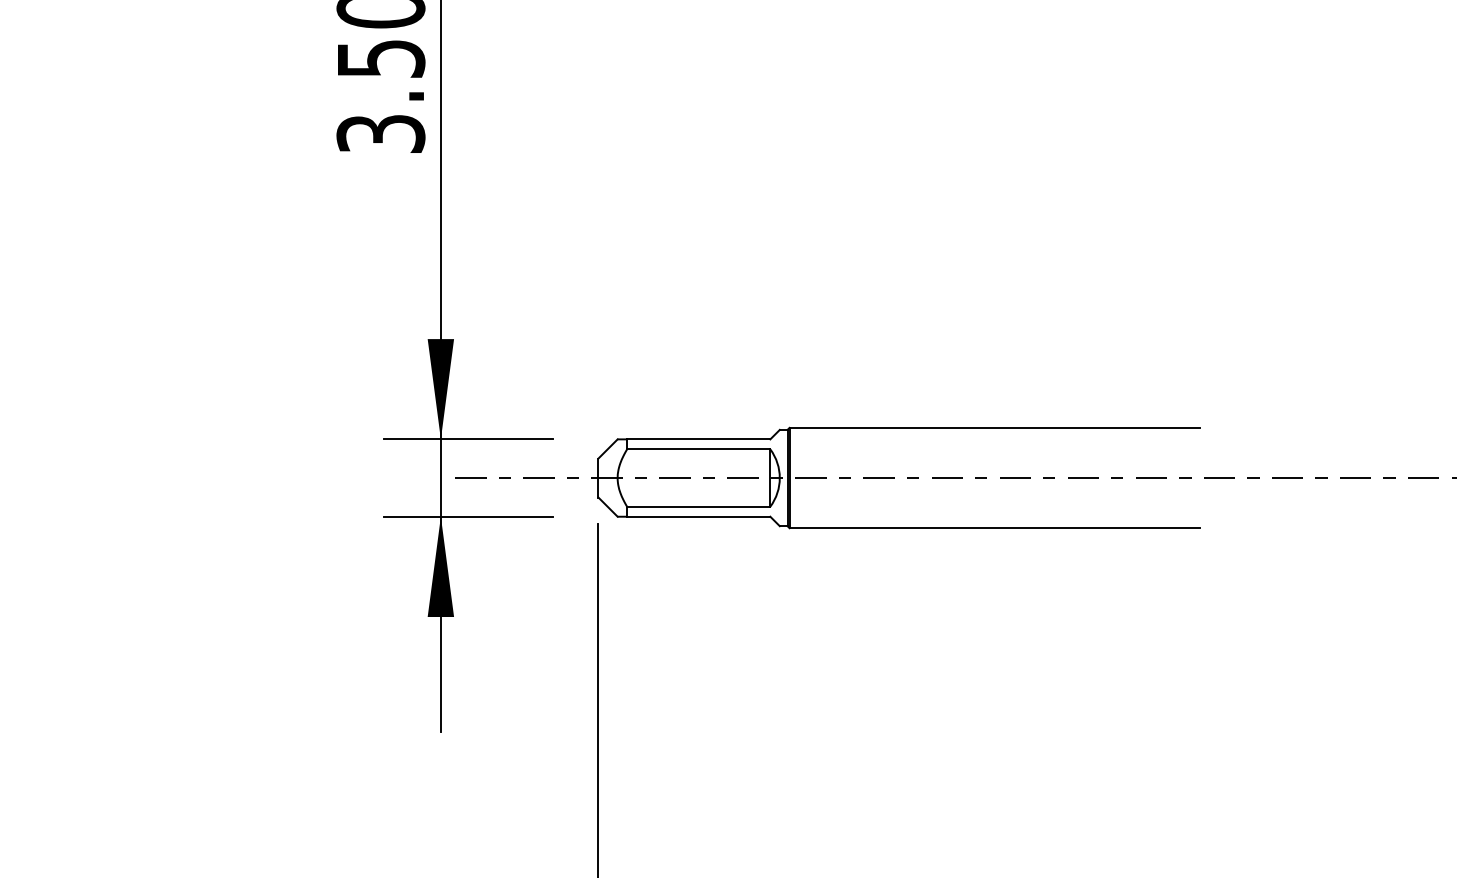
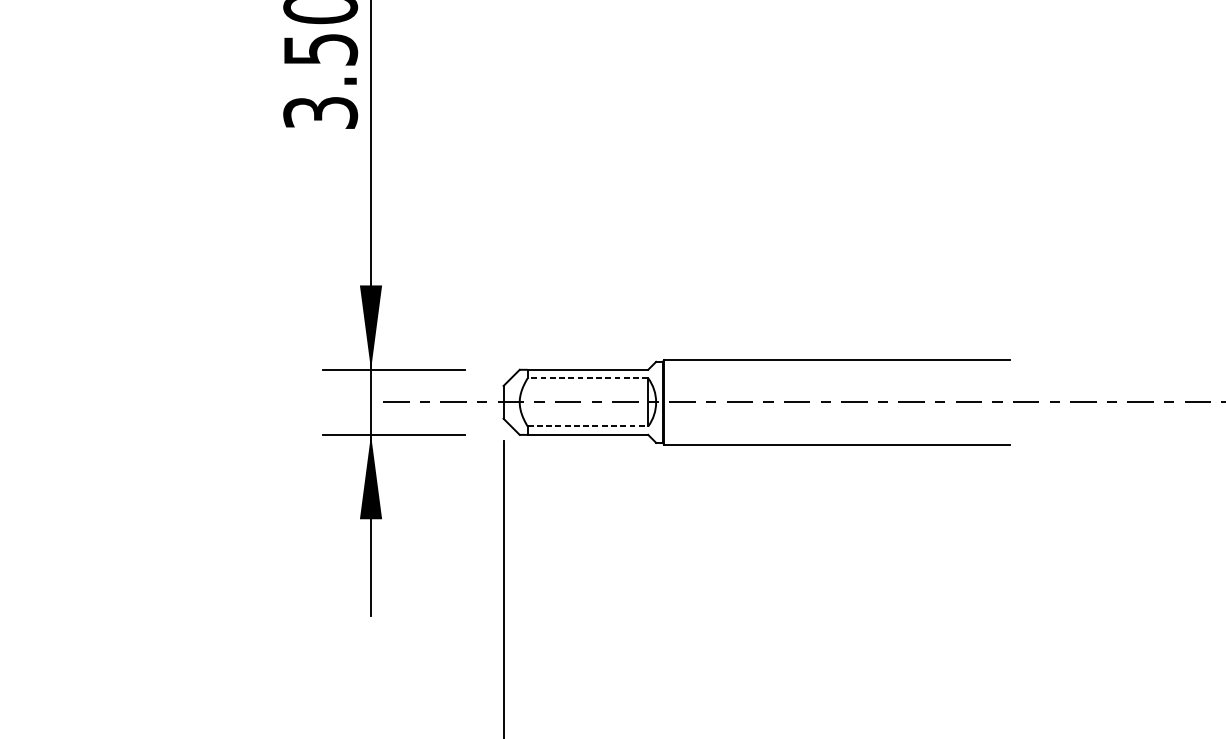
line: (698, 449) -> (587, 378), solid -> dashed
line: (698, 506) -> (587, 426), solid -> dashed

